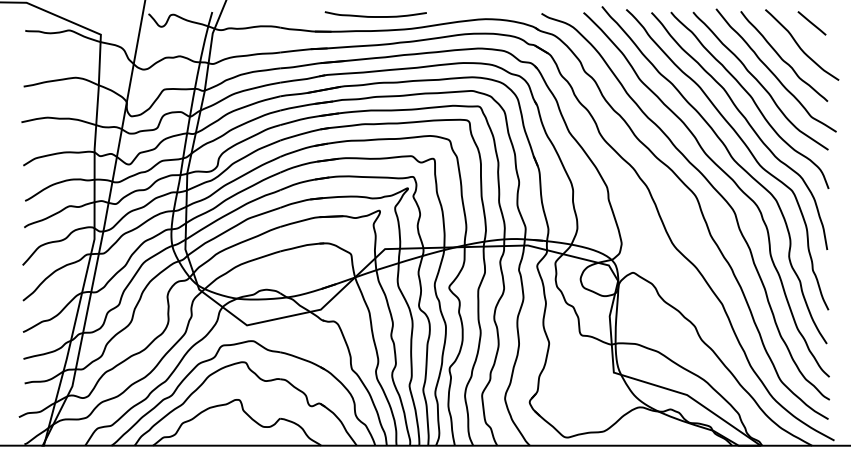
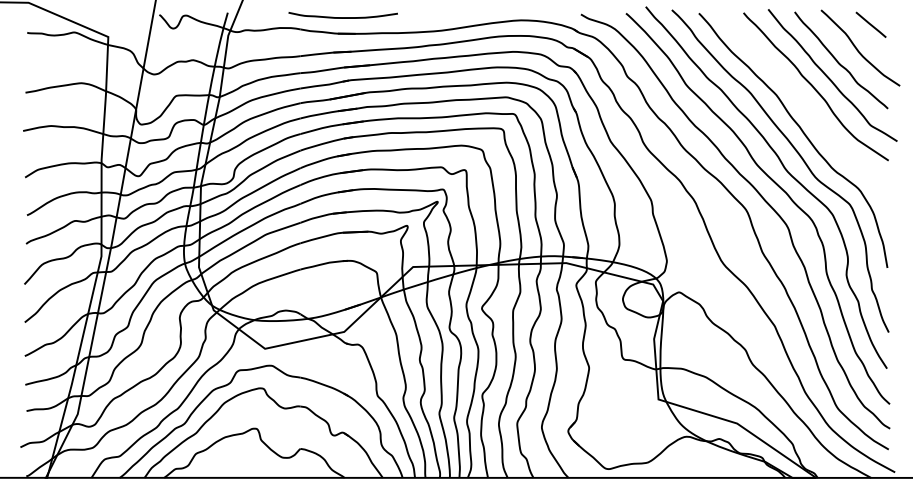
curve: (375, 16) -> (342, 17), moved
curve: (750, 98) -> (805, 105), removed

